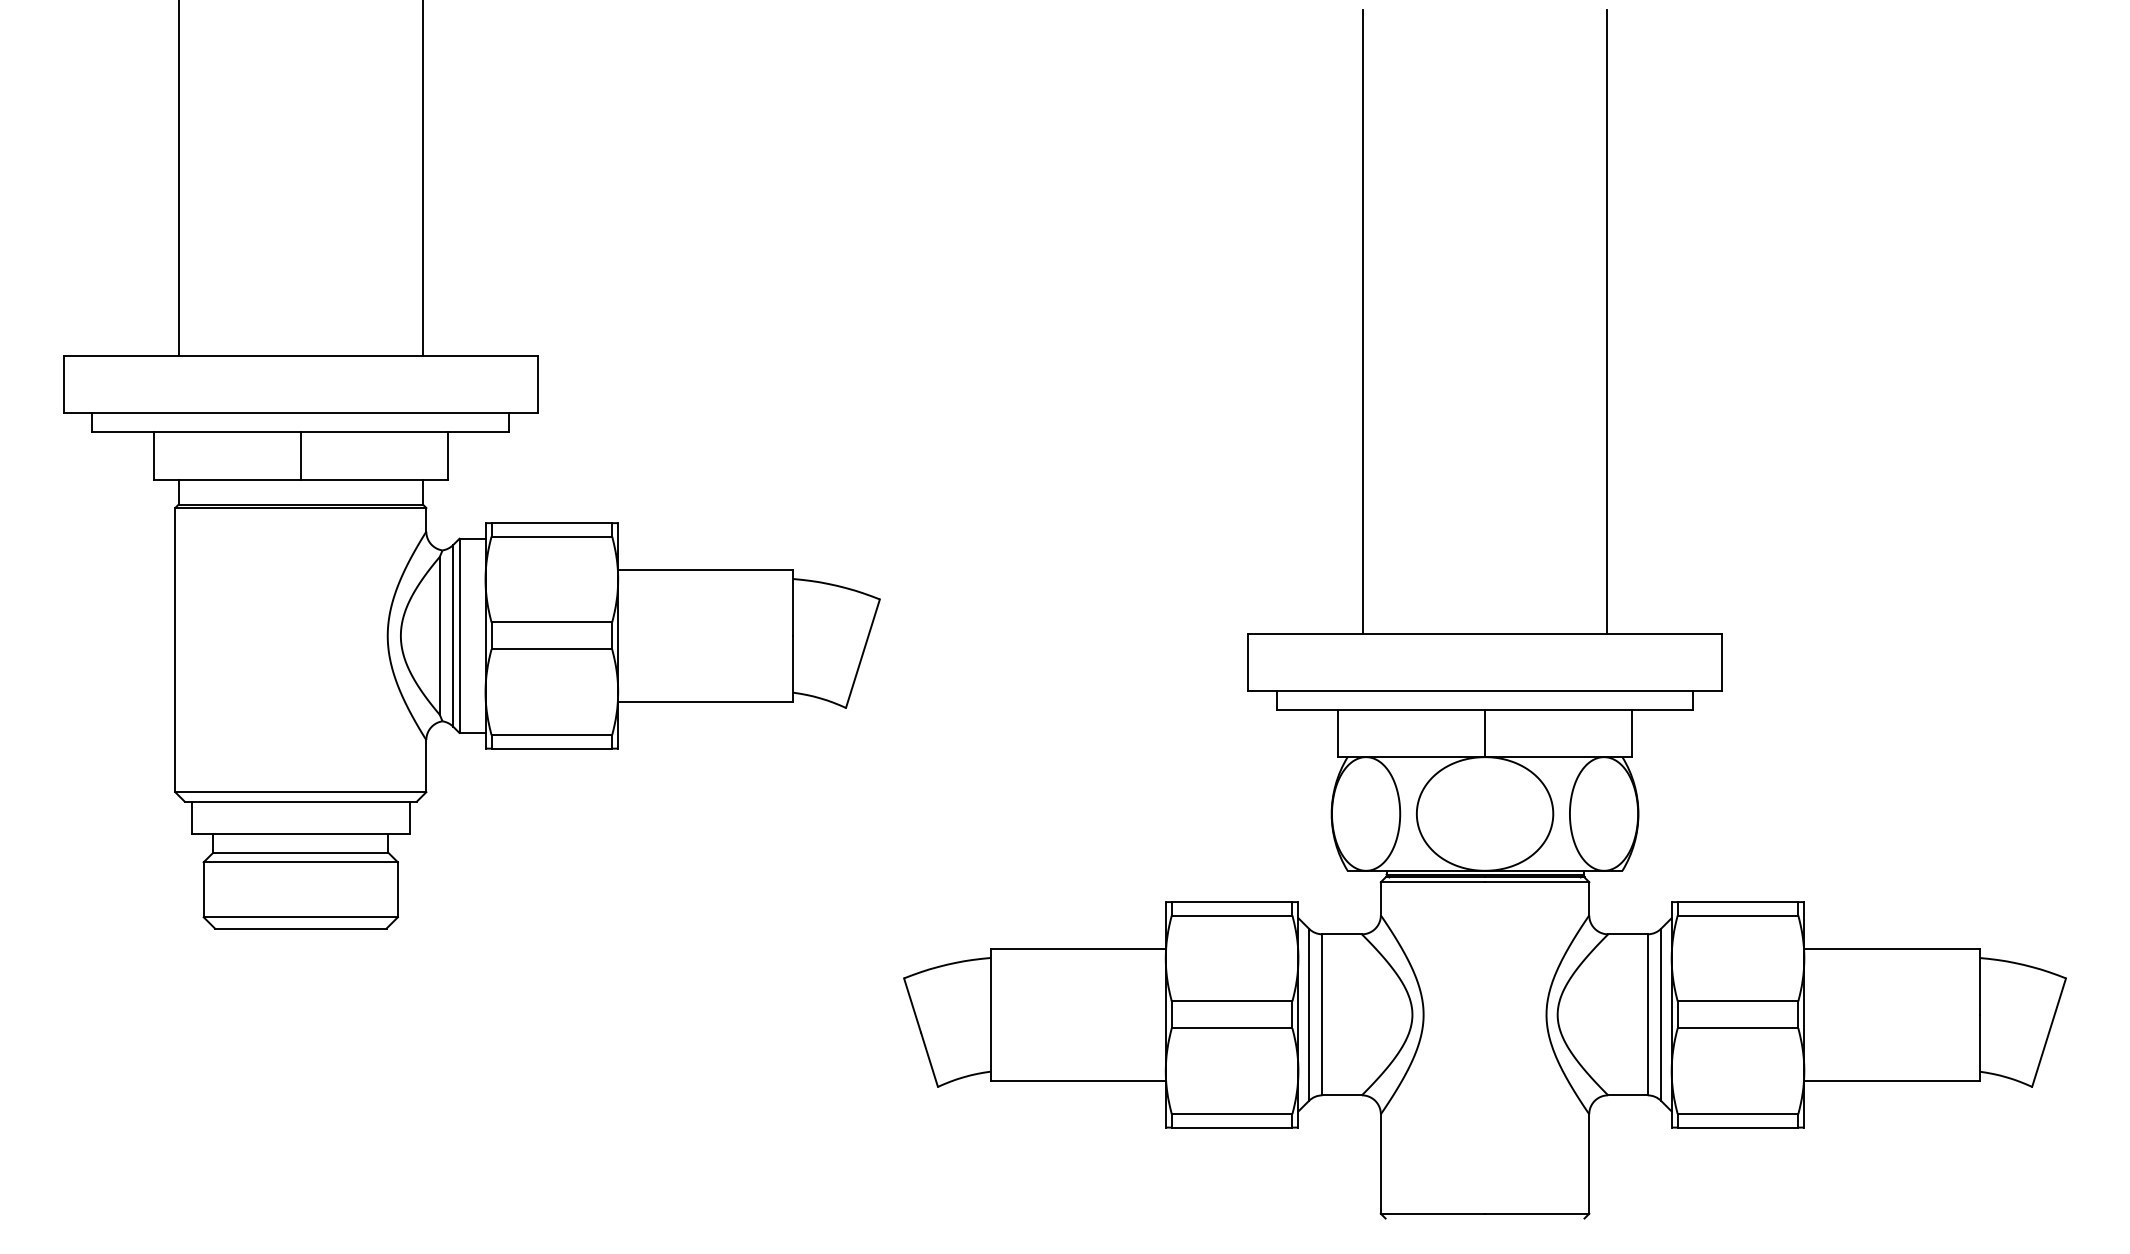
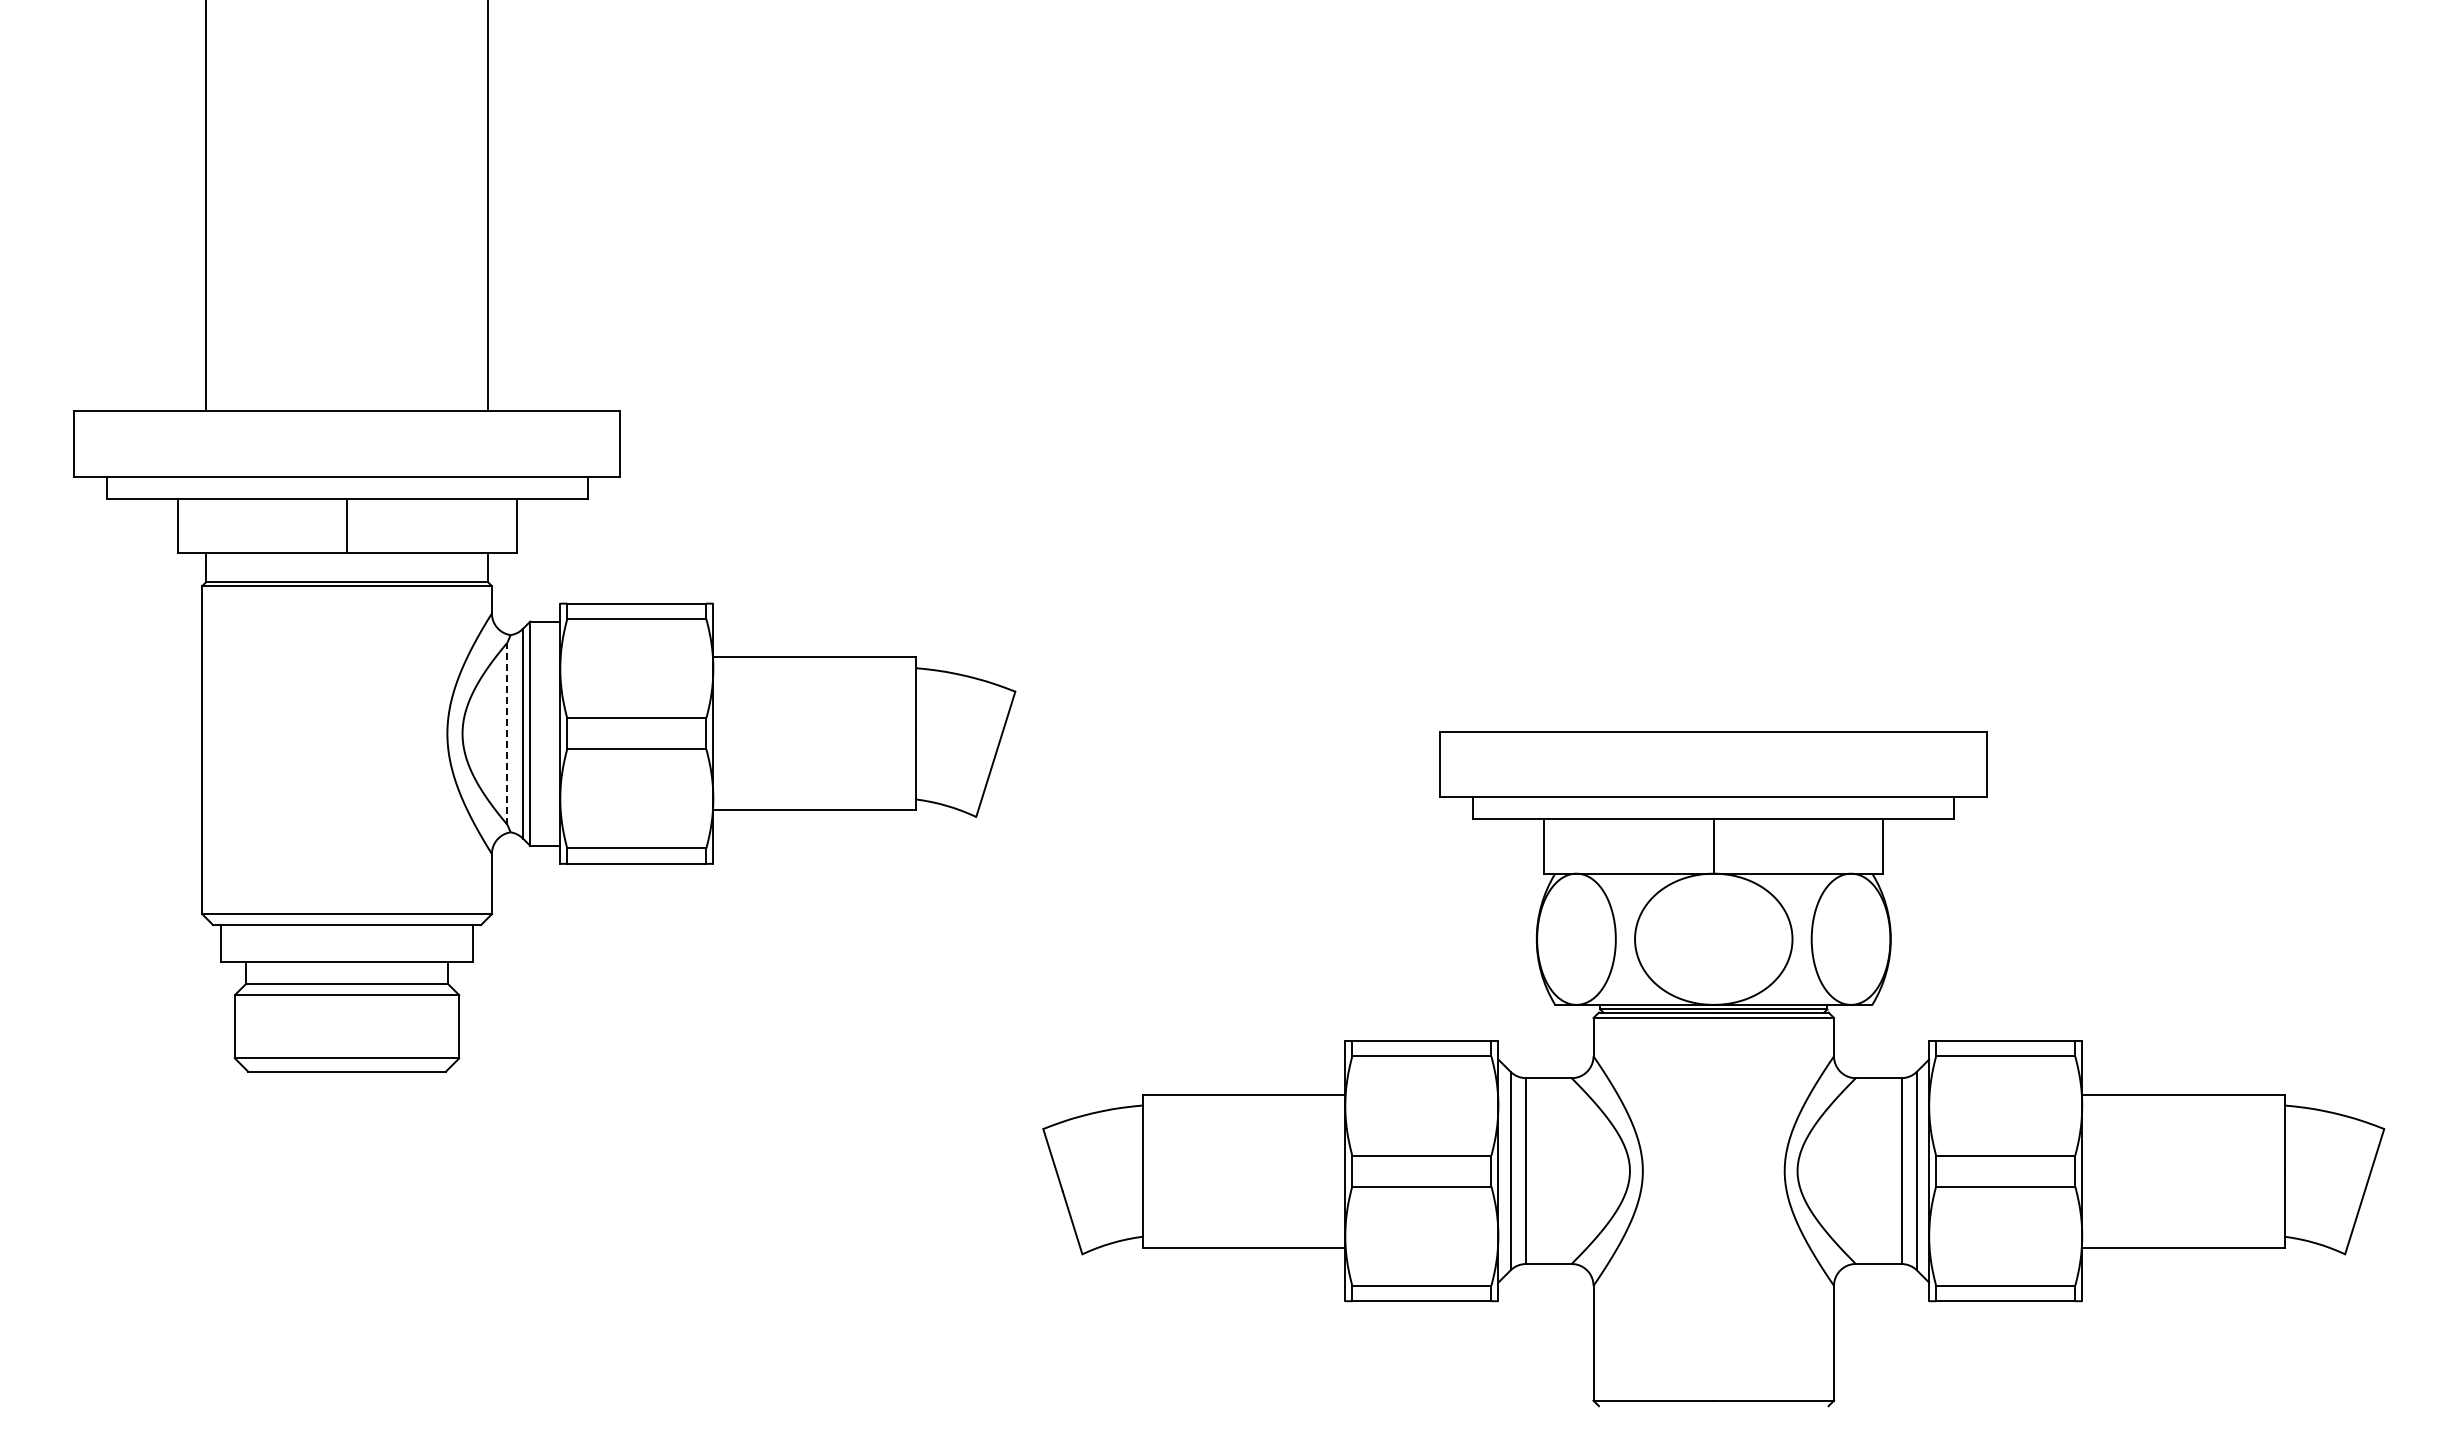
line: (1362, 321) -> (1572, 371), removed
line: (1606, 321) -> (1854, 371), removed
line: (439, 635) -> (507, 733), solid -> dashed

